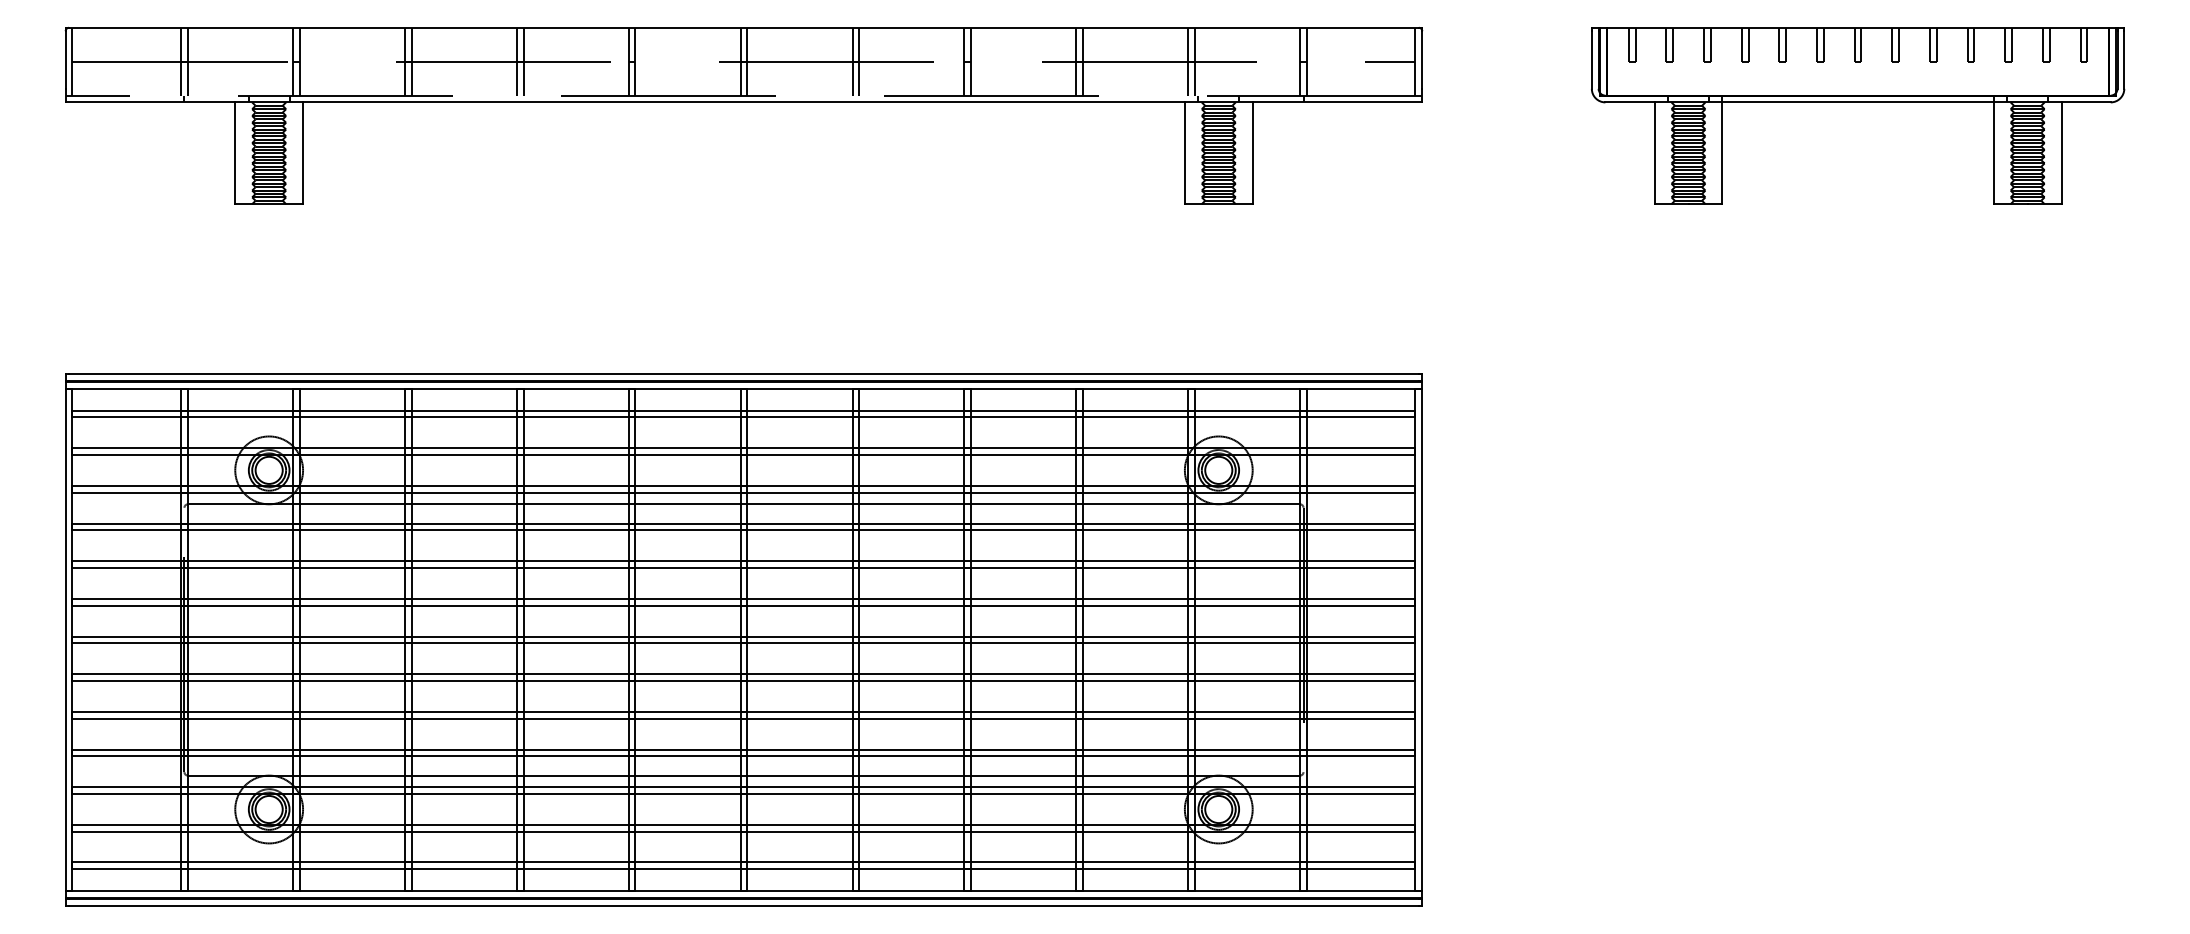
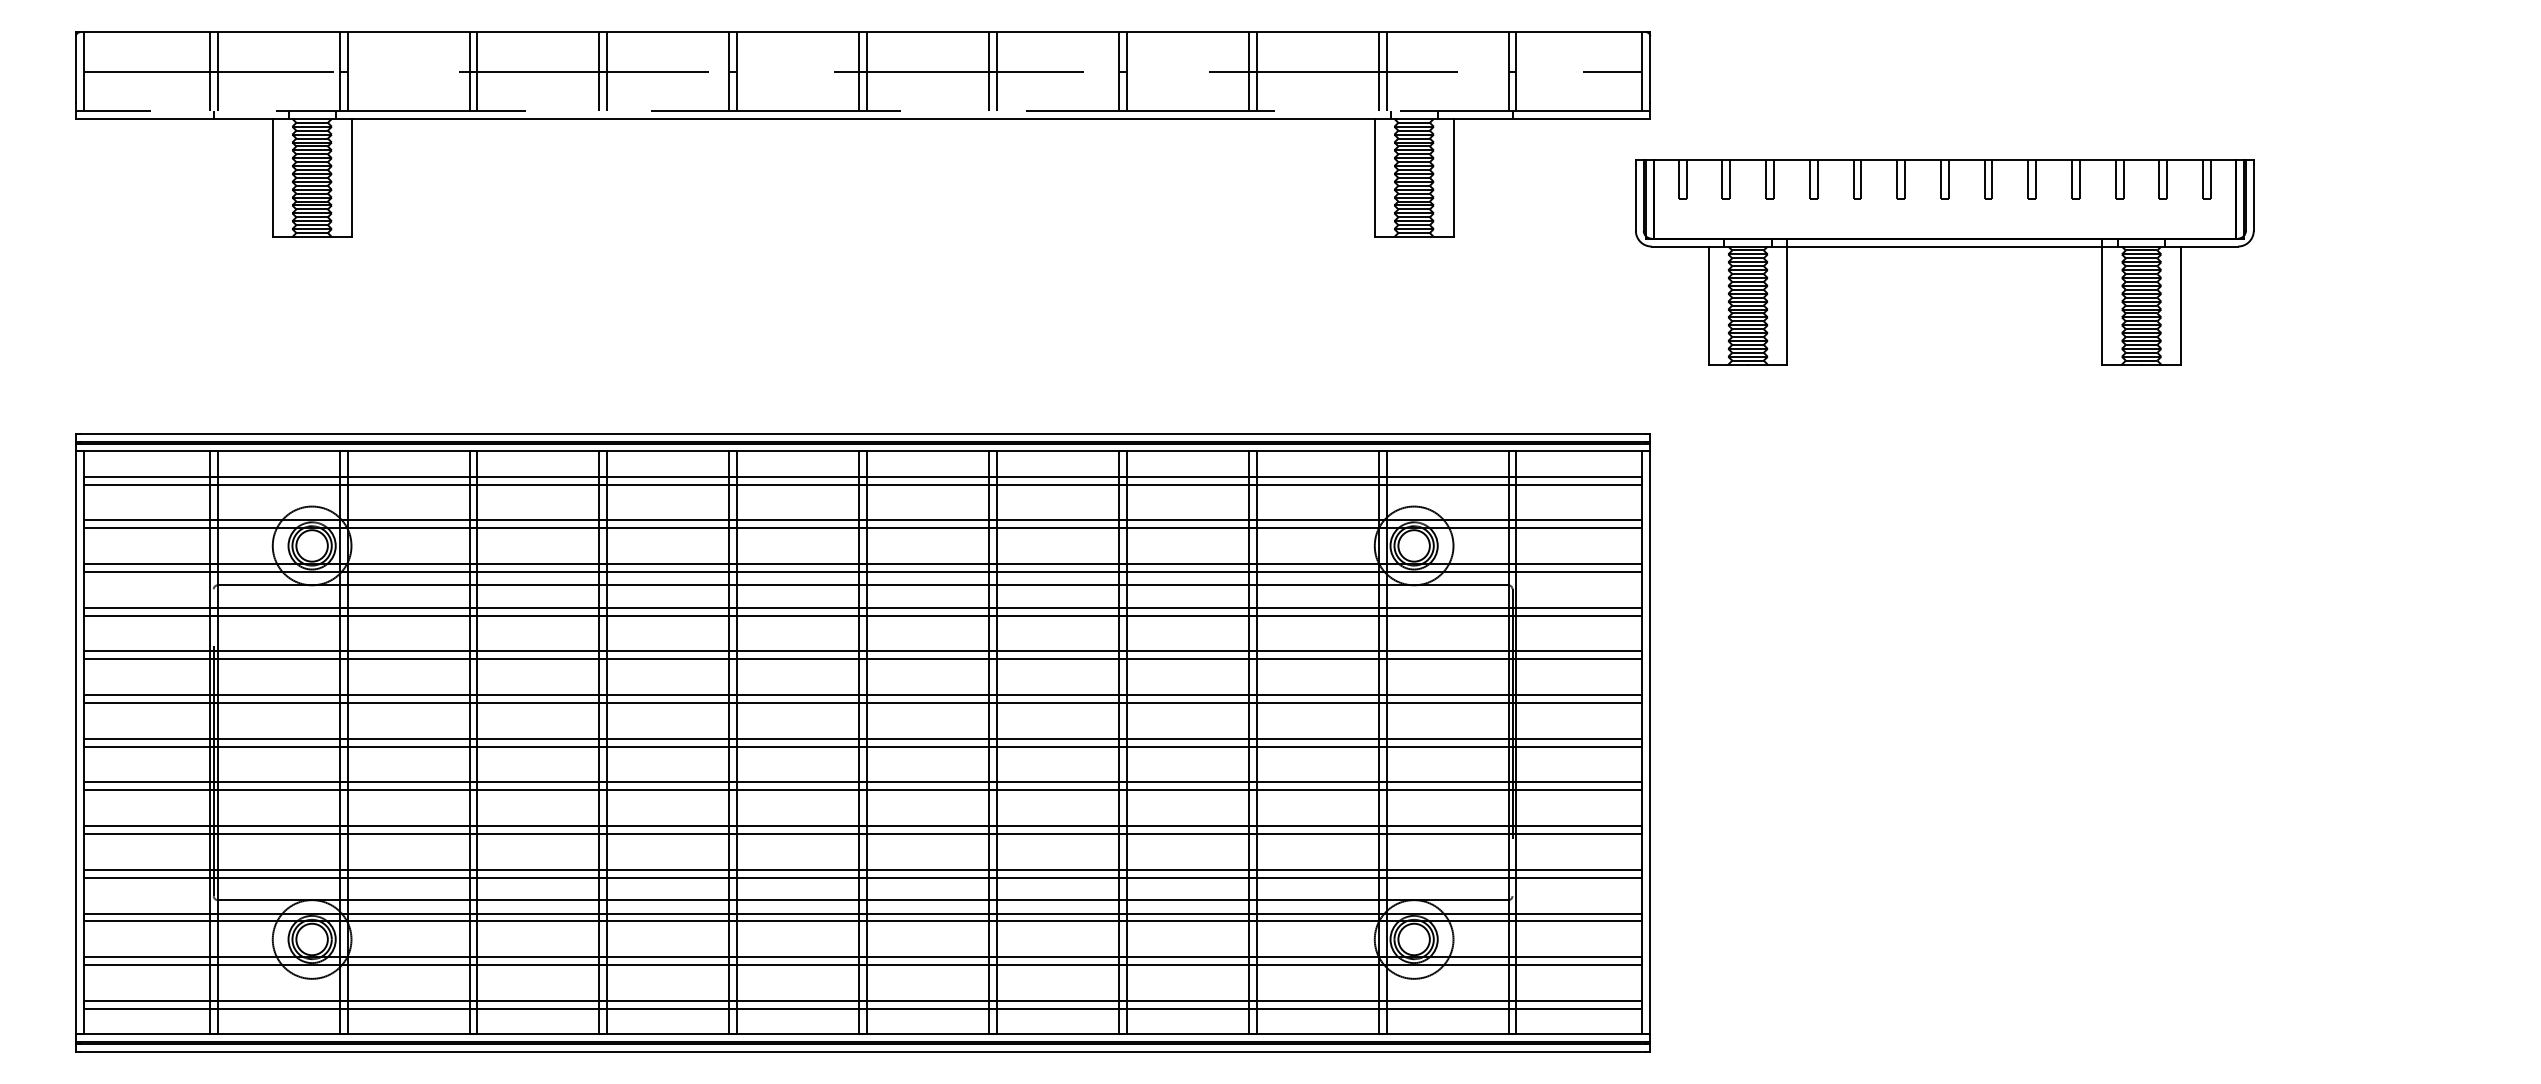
part: (1858, 102) -> (1945, 246), moved

